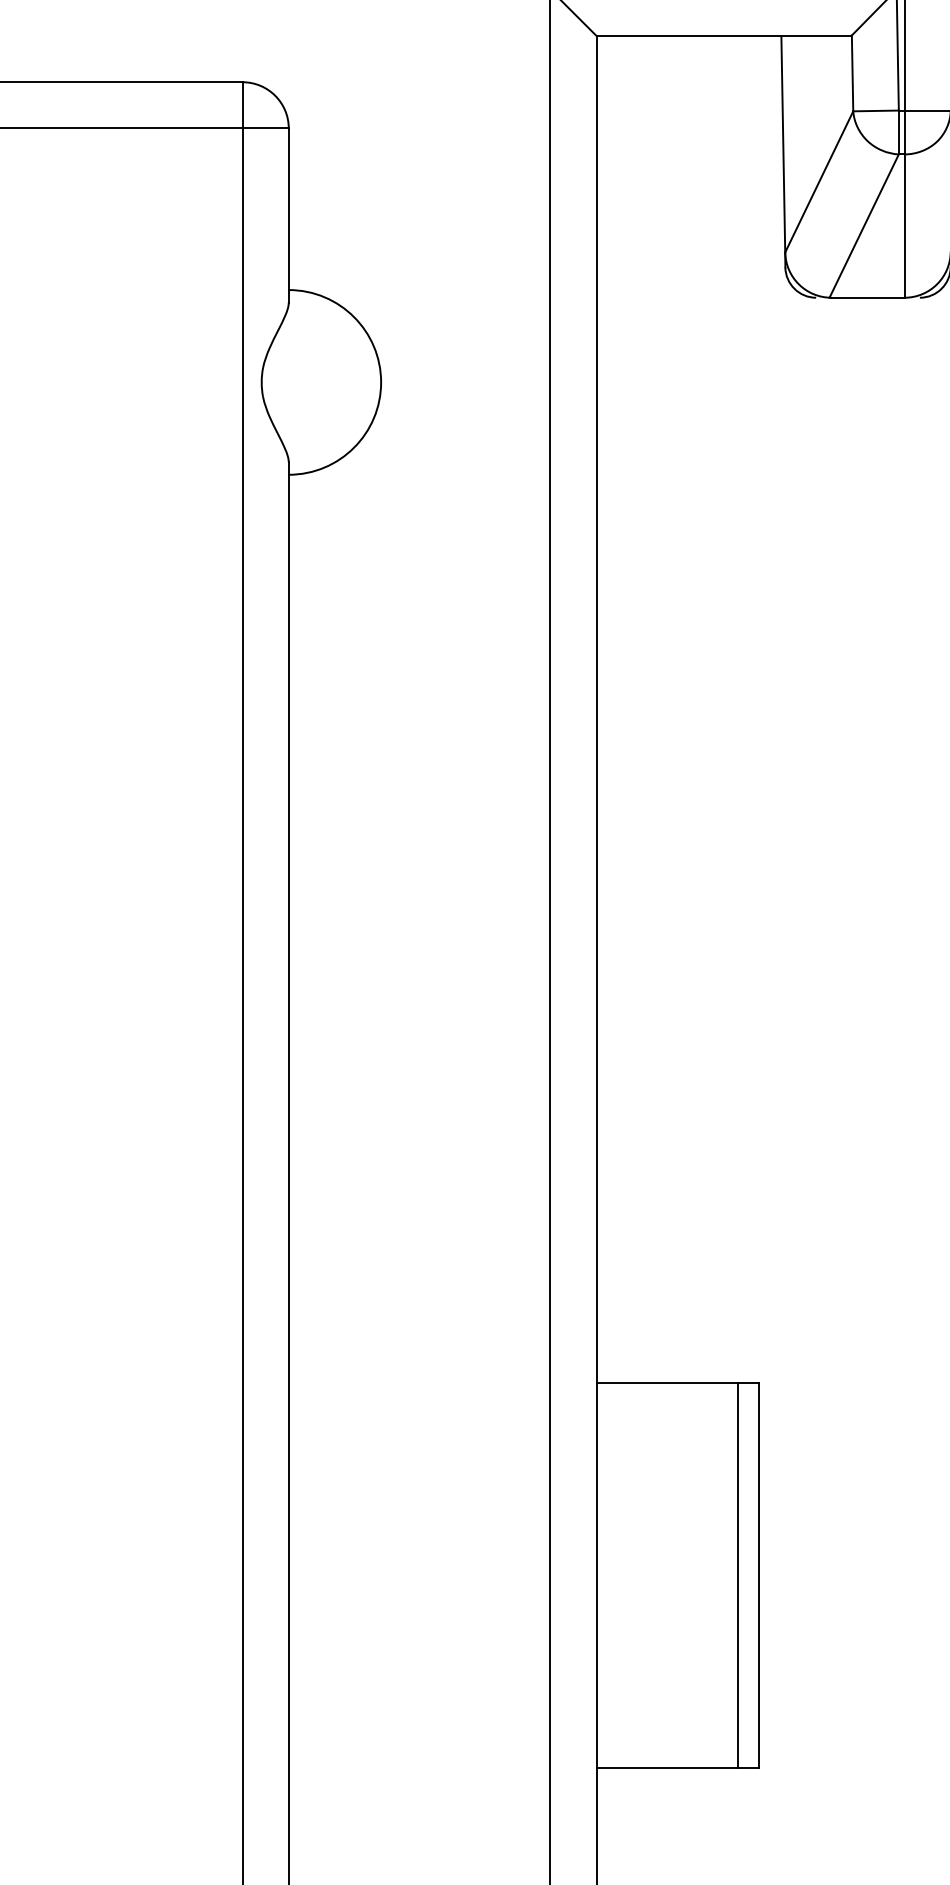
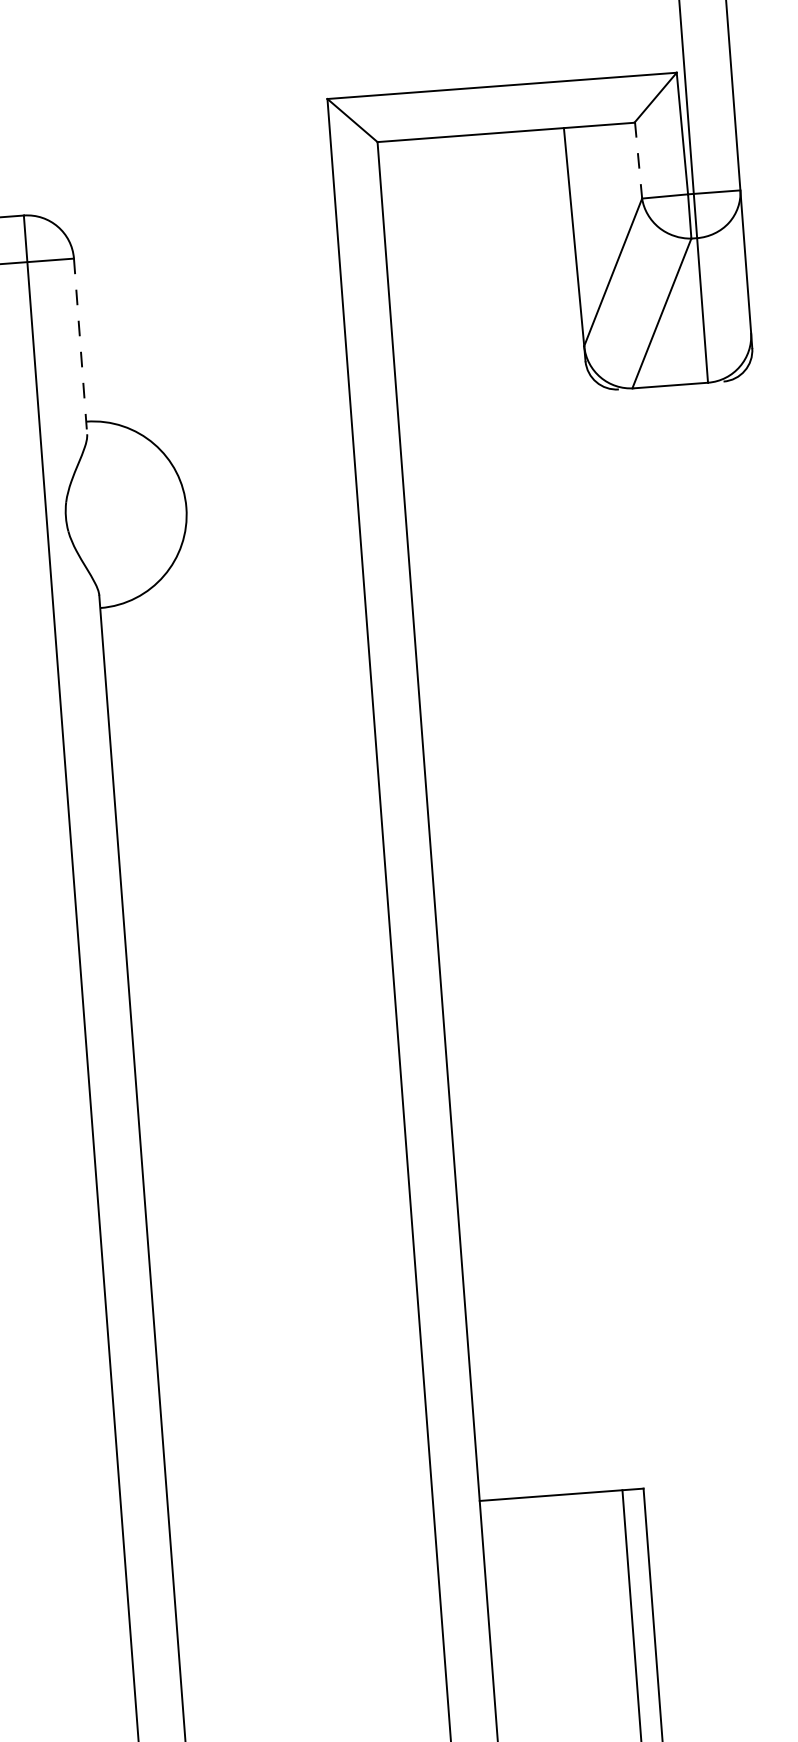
line: (852, 73) -> (638, 160), solid -> dashed
line: (288, 215) -> (80, 346), solid -> dashed

